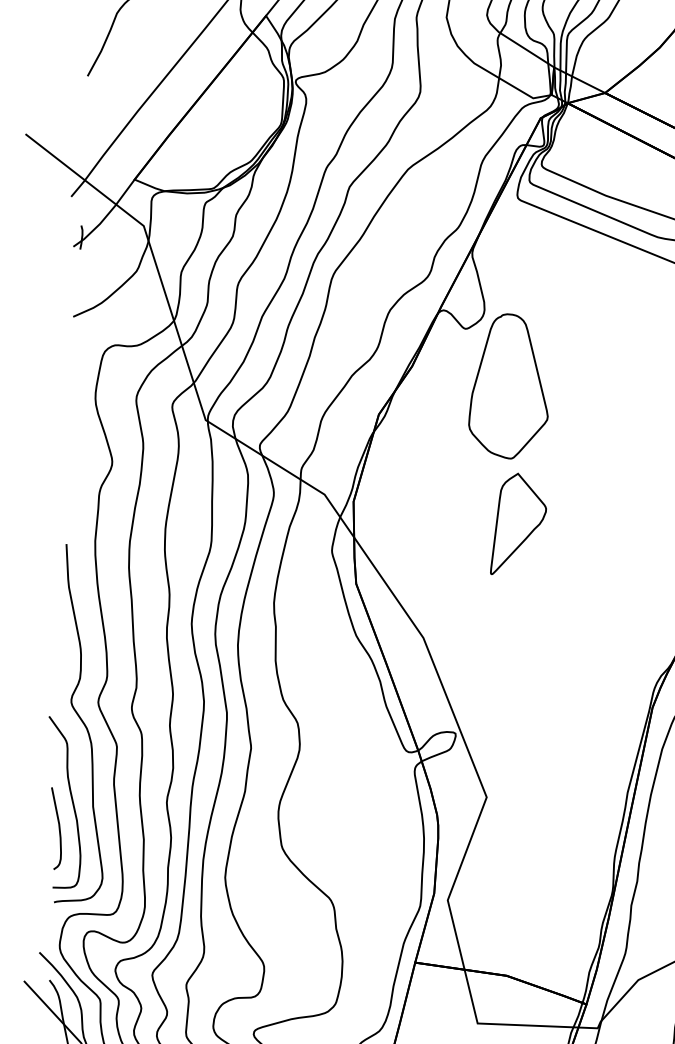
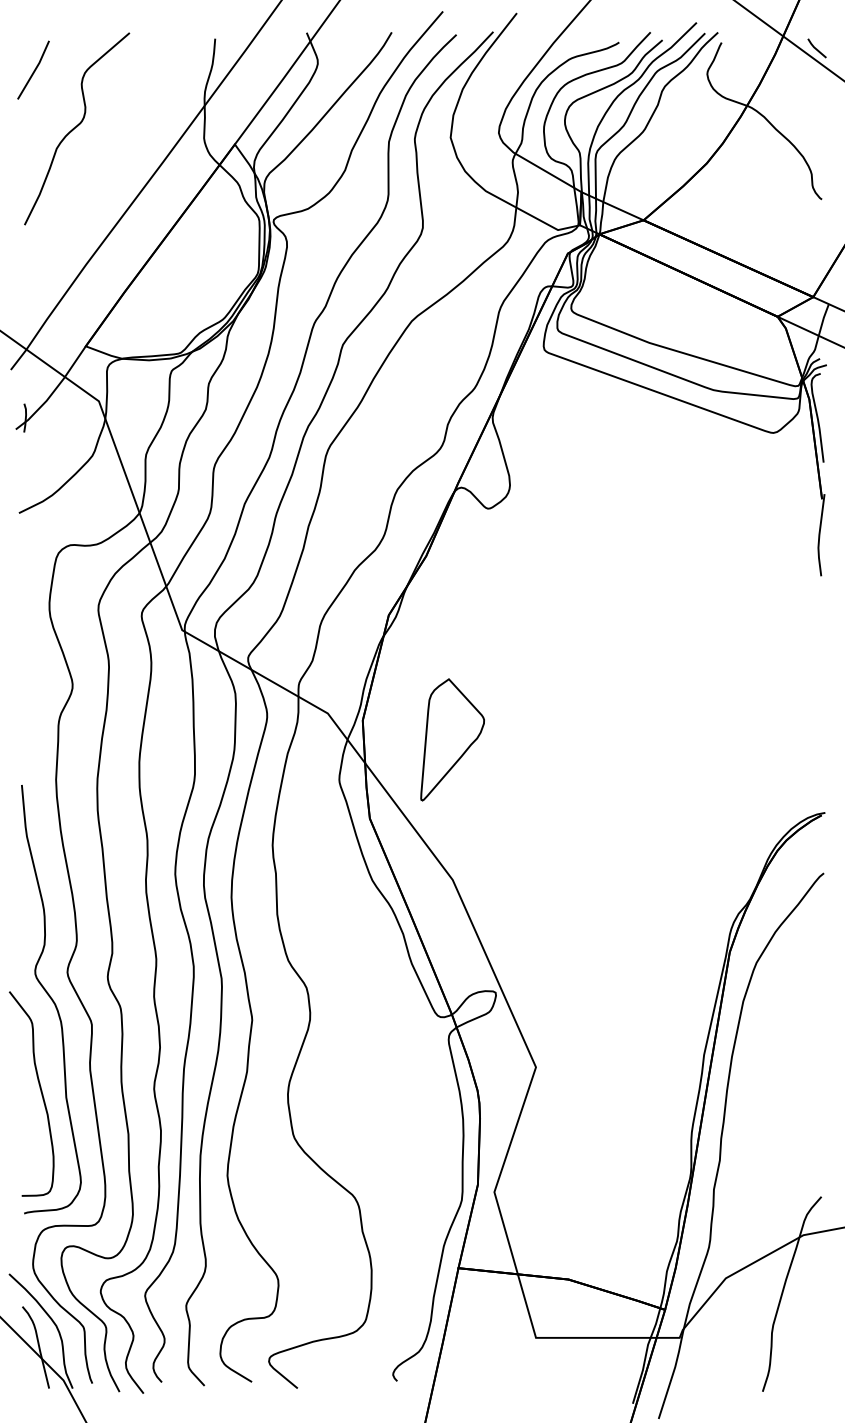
part: (509, 386) -> (543, 575), removed
part: (519, 524) -> (452, 739), moved
curve: (58, 828) -> (26, 1125), removed

